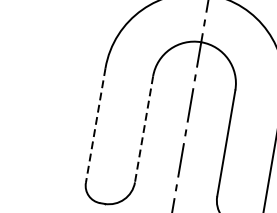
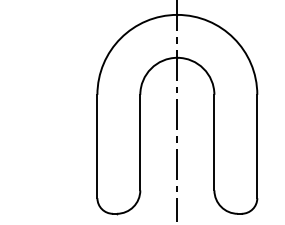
line: (95, 125) -> (97, 146), dashed -> solid
line: (144, 129) -> (140, 142), dashed -> solid

